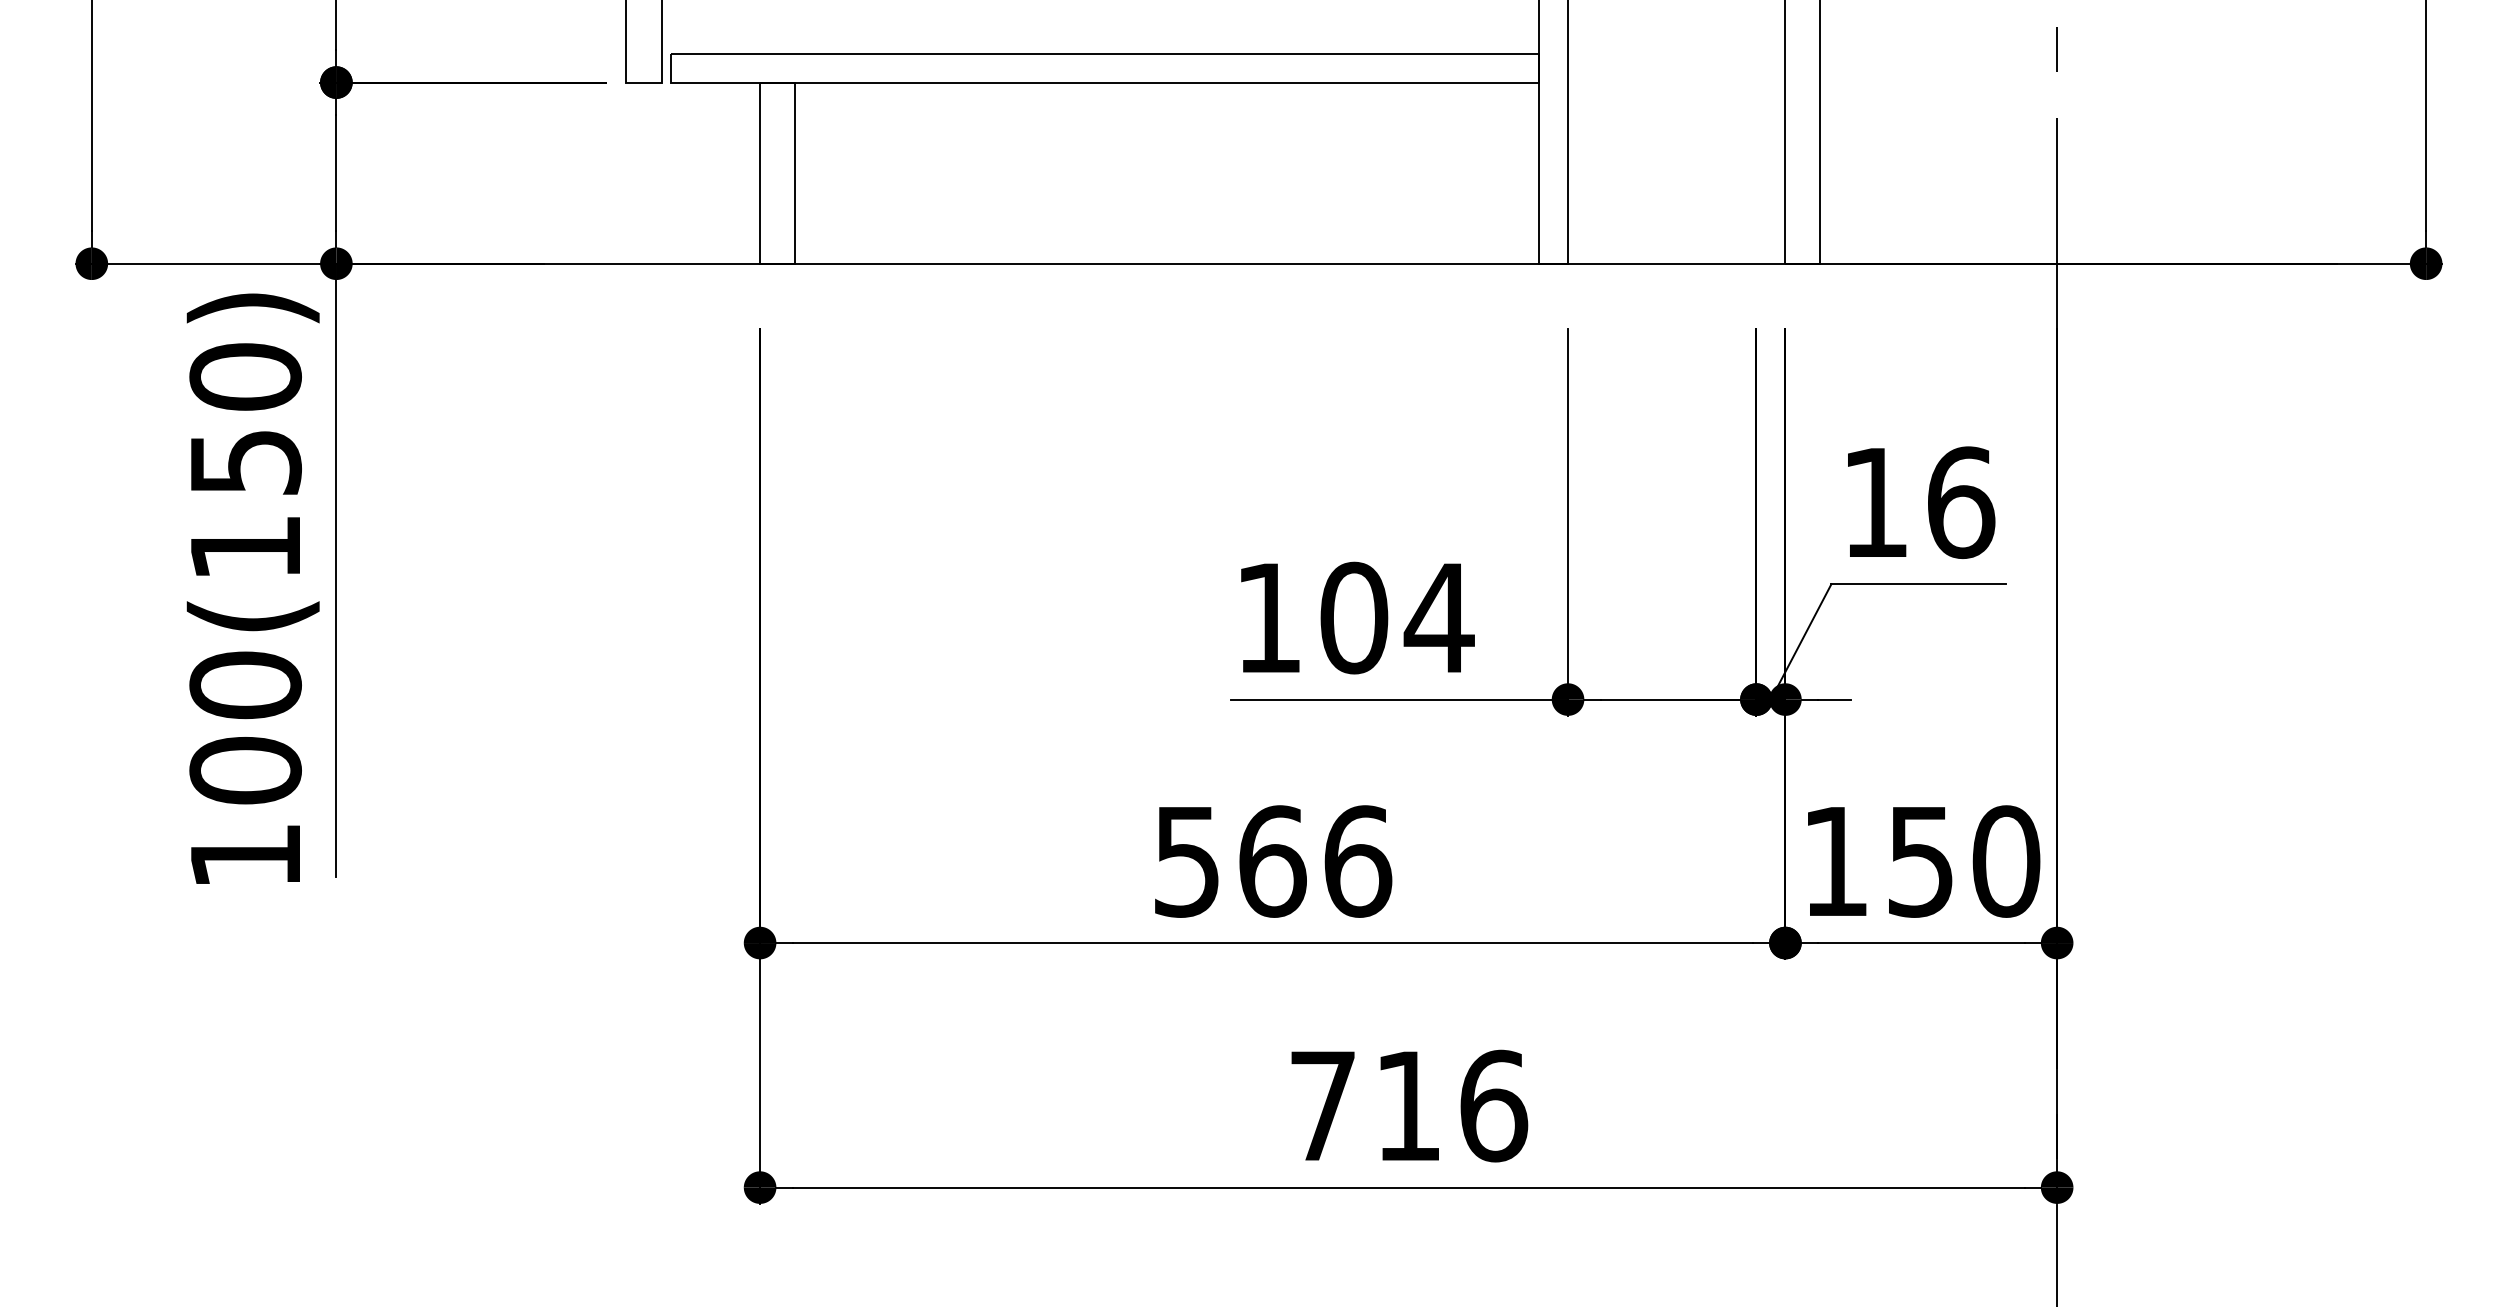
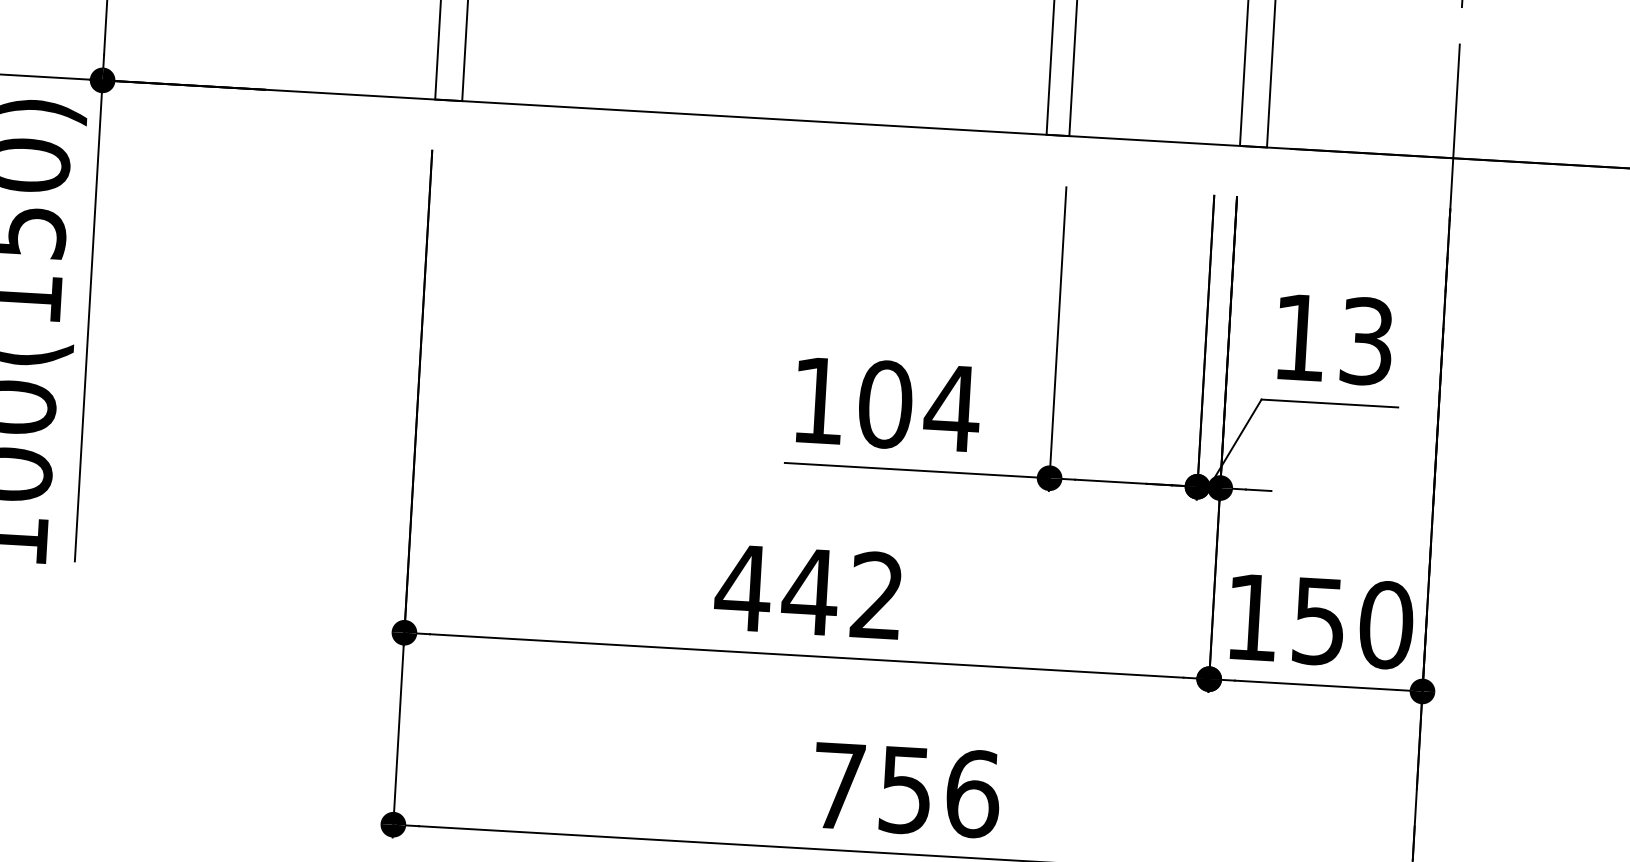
text: (1961, 502) -> (1367, 341), 16 -> 13
text: (1271, 861) -> (809, 591), 566 -> 442
text: (1407, 1106) -> (905, 790), 716 -> 756

